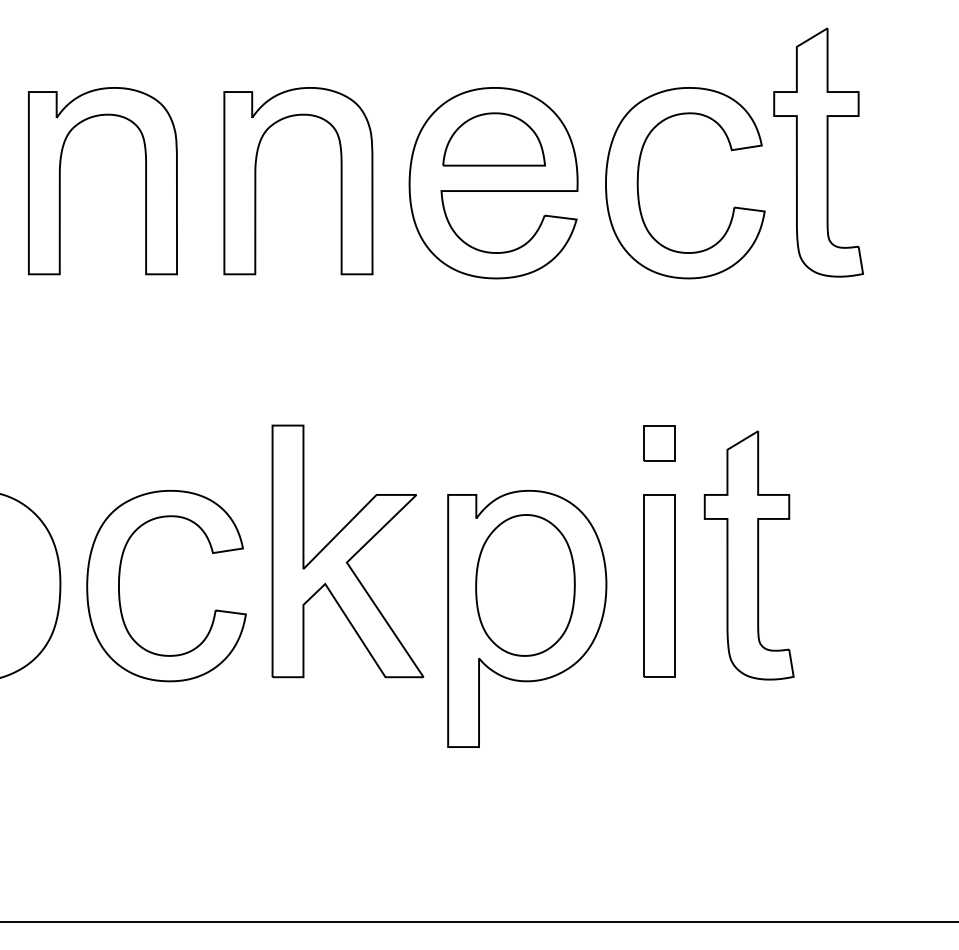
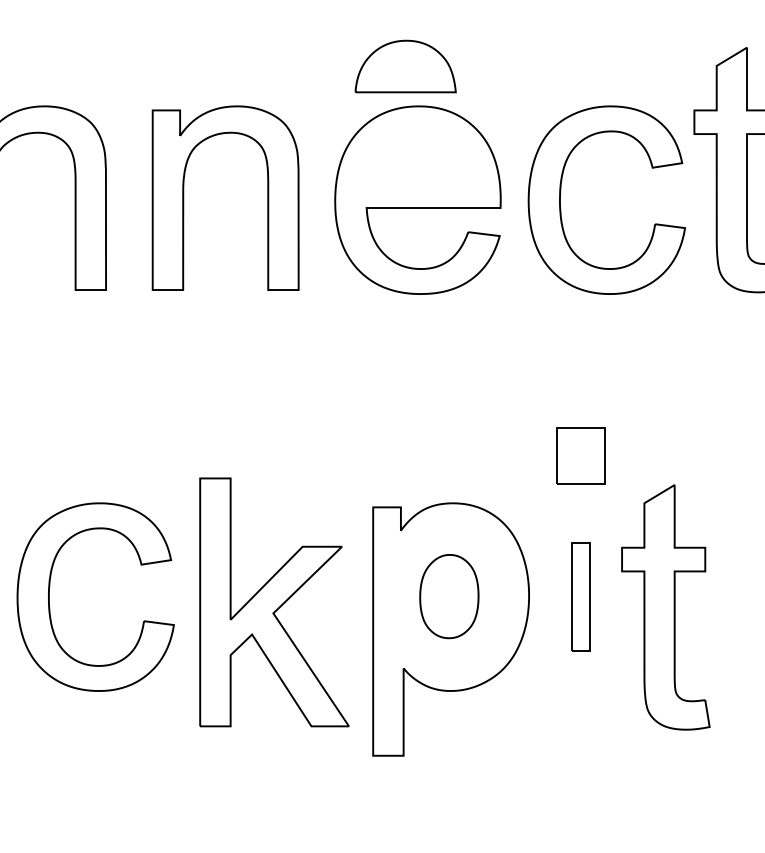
part: (493, 139) -> (405, 66), moved
part: (659, 443) -> (581, 456), size x1.6
part: (347, 551) -> (274, 602), moved
part: (748, 555) -> (665, 607), moved
part: (525, 585) -> (449, 596), size x0.6
part: (659, 585) -> (581, 596), size x0.6

